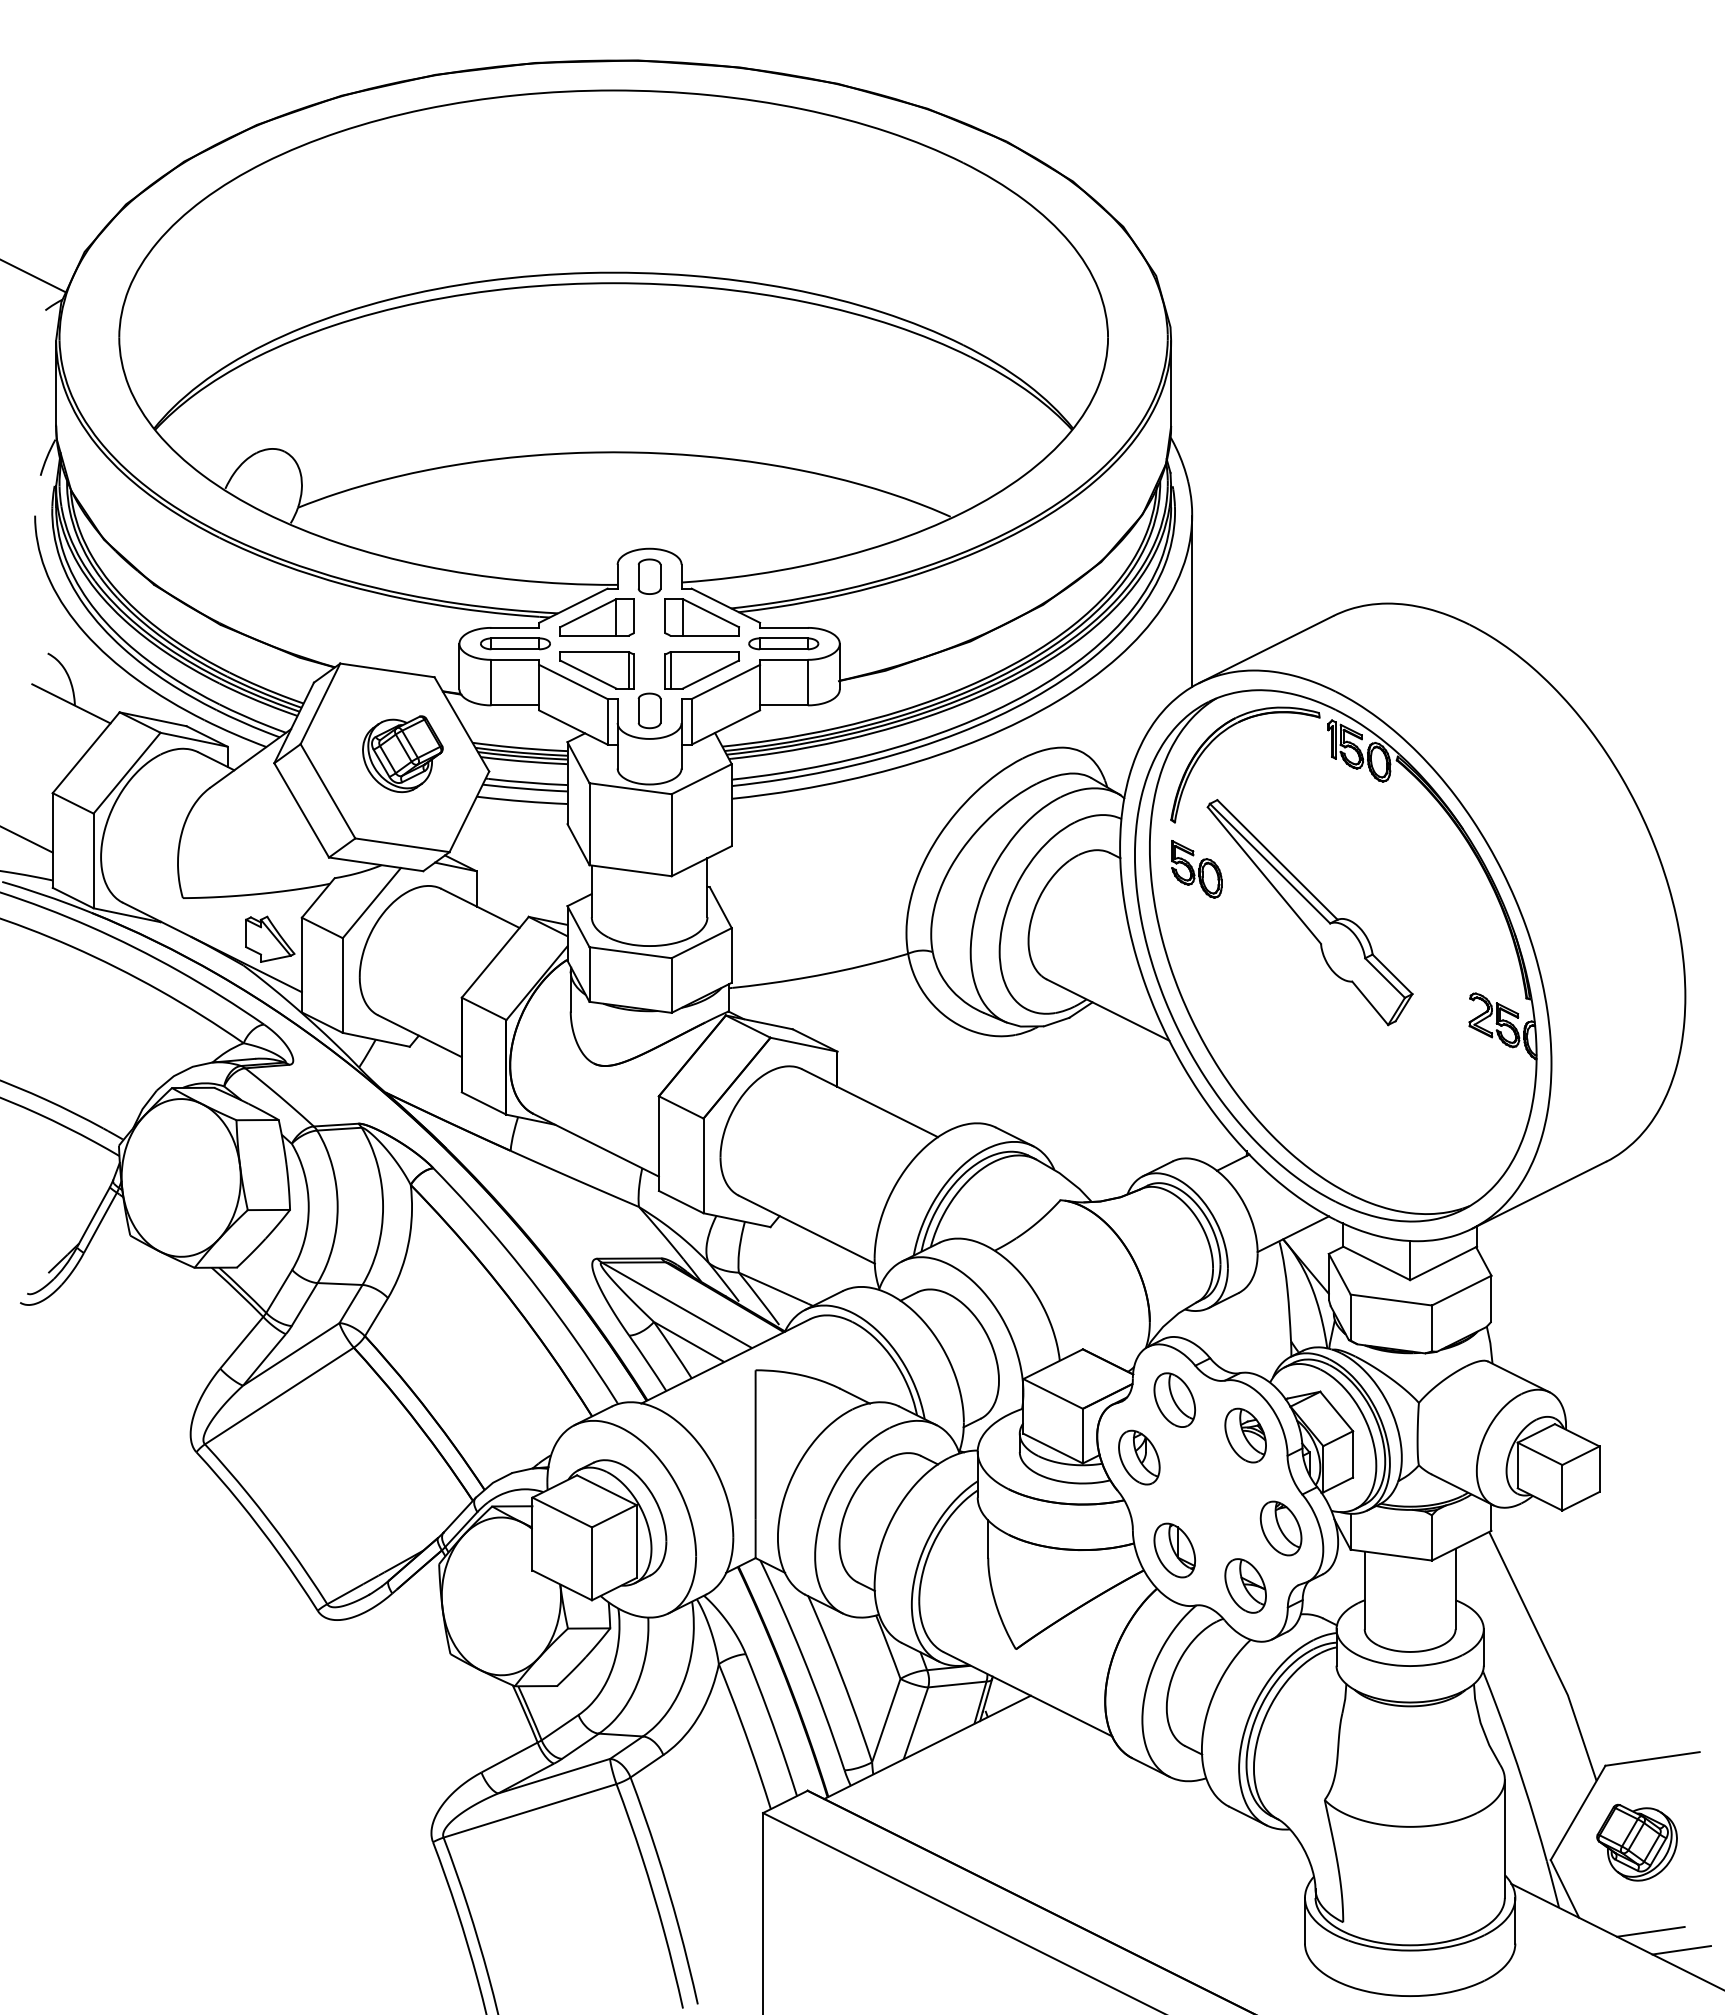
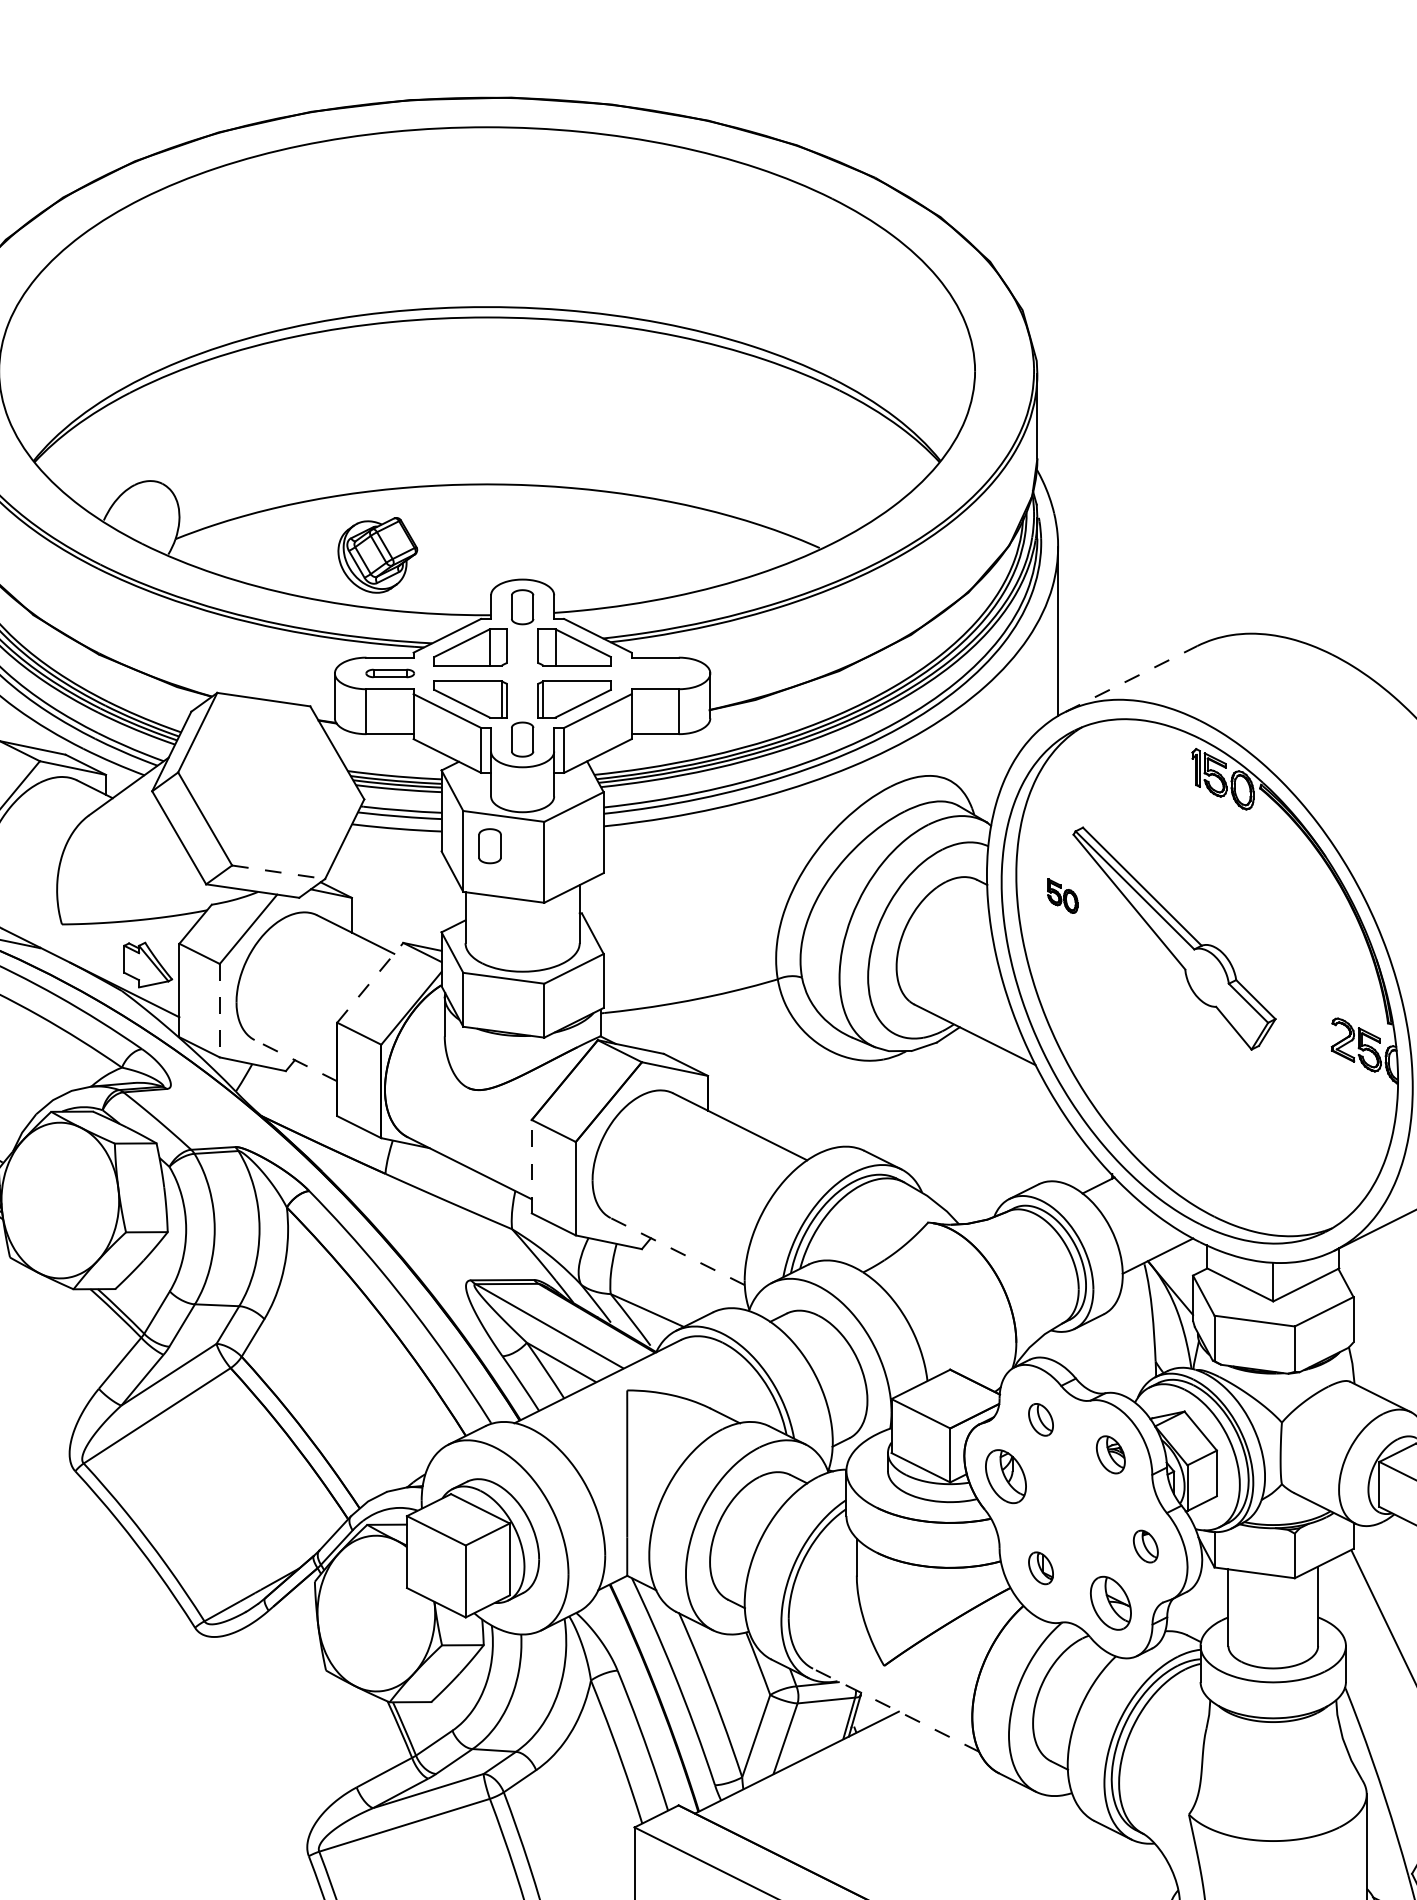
part: (515, 643) -> (390, 673), size x0.7
part: (783, 643) -> (654, 673), removed
line: (1266, 649) -> (1131, 679), solid -> dashed
part: (1221, 734) -> (1087, 762), removed
part: (402, 754) -> (377, 555), moved
part: (616, 818) -> (489, 845), added
line: (402, 845) -> (278, 872), solid -> dashed
part: (1196, 869) -> (1062, 896), size x0.6
line: (495, 956) -> (370, 982), solid -> dashed
line: (342, 986) -> (219, 1011), solid -> dashed
line: (419, 1036) -> (295, 1060), solid -> dashed
line: (658, 1143) -> (531, 1166), solid -> dashed
line: (806, 1229) -> (677, 1251), solid -> dashed
part: (1174, 1399) -> (1040, 1419), size x0.6
part: (1245, 1435) -> (1110, 1454), size x0.7
part: (1280, 1528) -> (1145, 1546), size x0.6
part: (1174, 1550) -> (1040, 1568), size x0.6
line: (1027, 1694) -> (895, 1710), solid -> dashed

